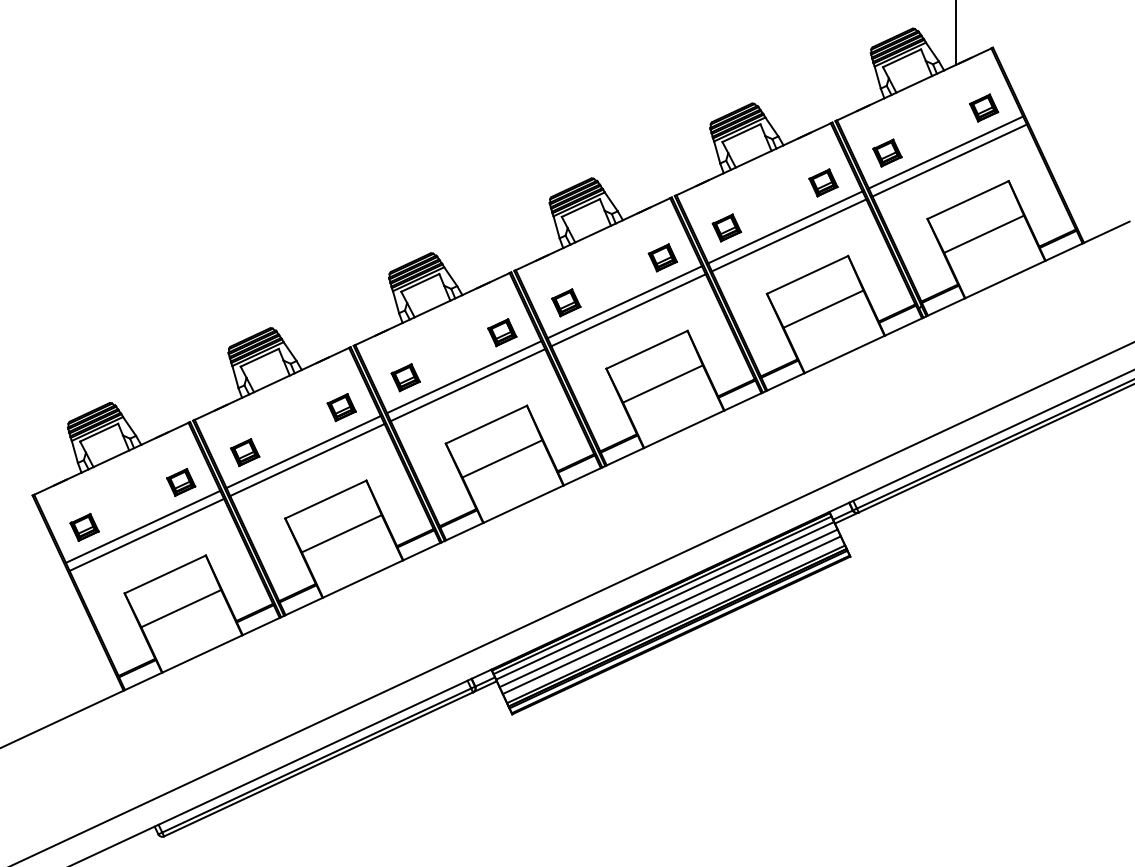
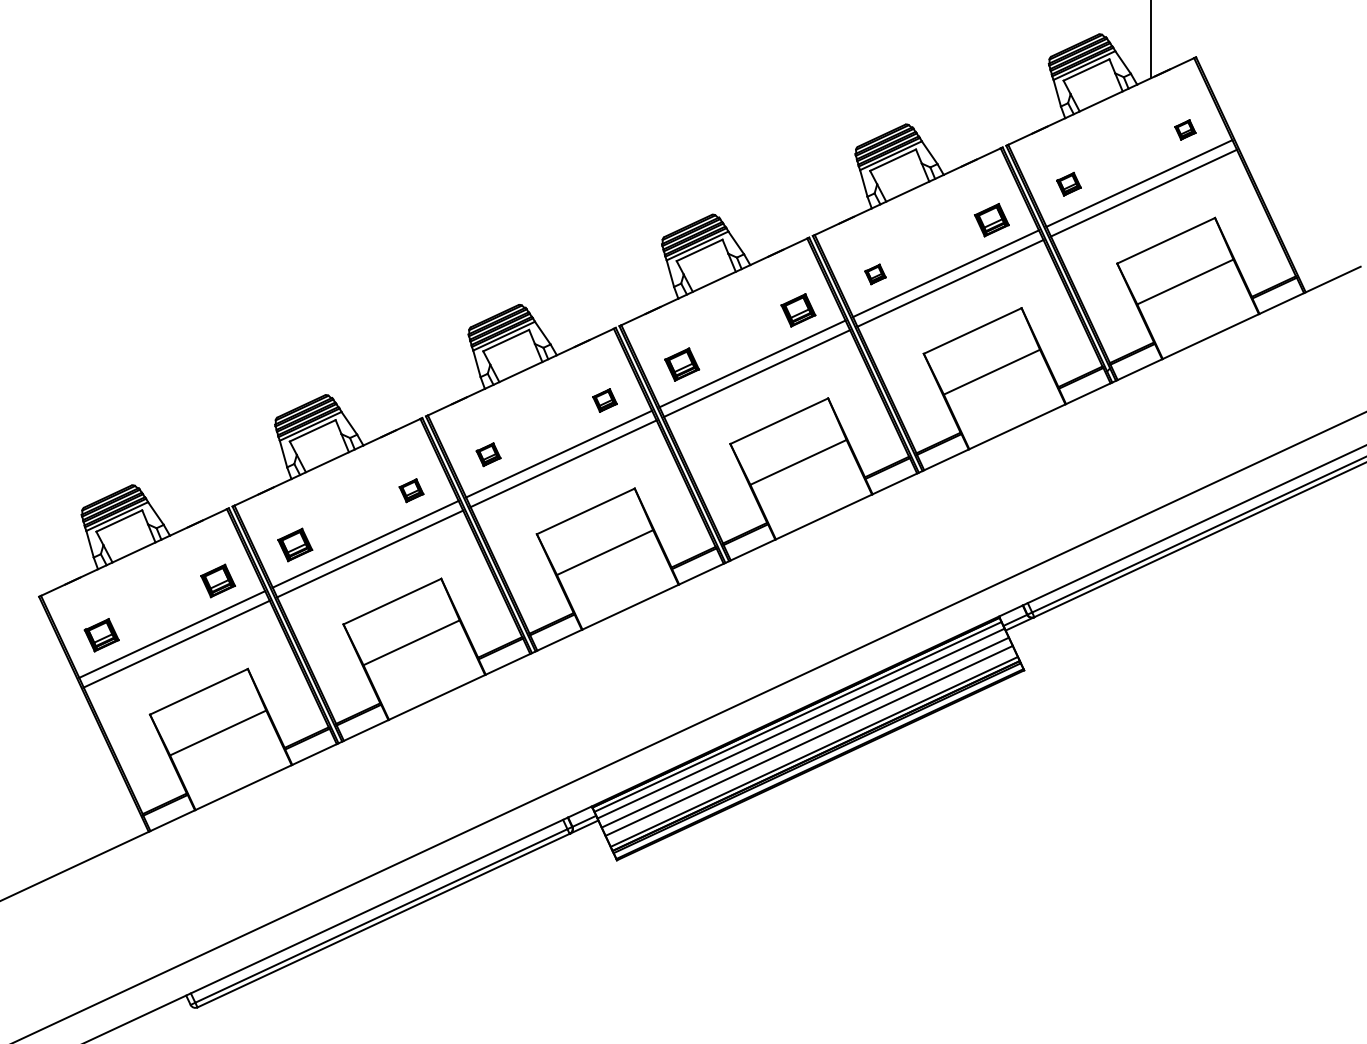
part: (984, 107) -> (1185, 129), size x0.6
part: (887, 153) -> (1068, 184), size x0.7
part: (726, 228) -> (875, 274), size x0.6
part: (501, 332) -> (604, 400), size x0.7
part: (405, 377) -> (488, 454), size x0.7
part: (341, 407) -> (411, 490), size x0.7

